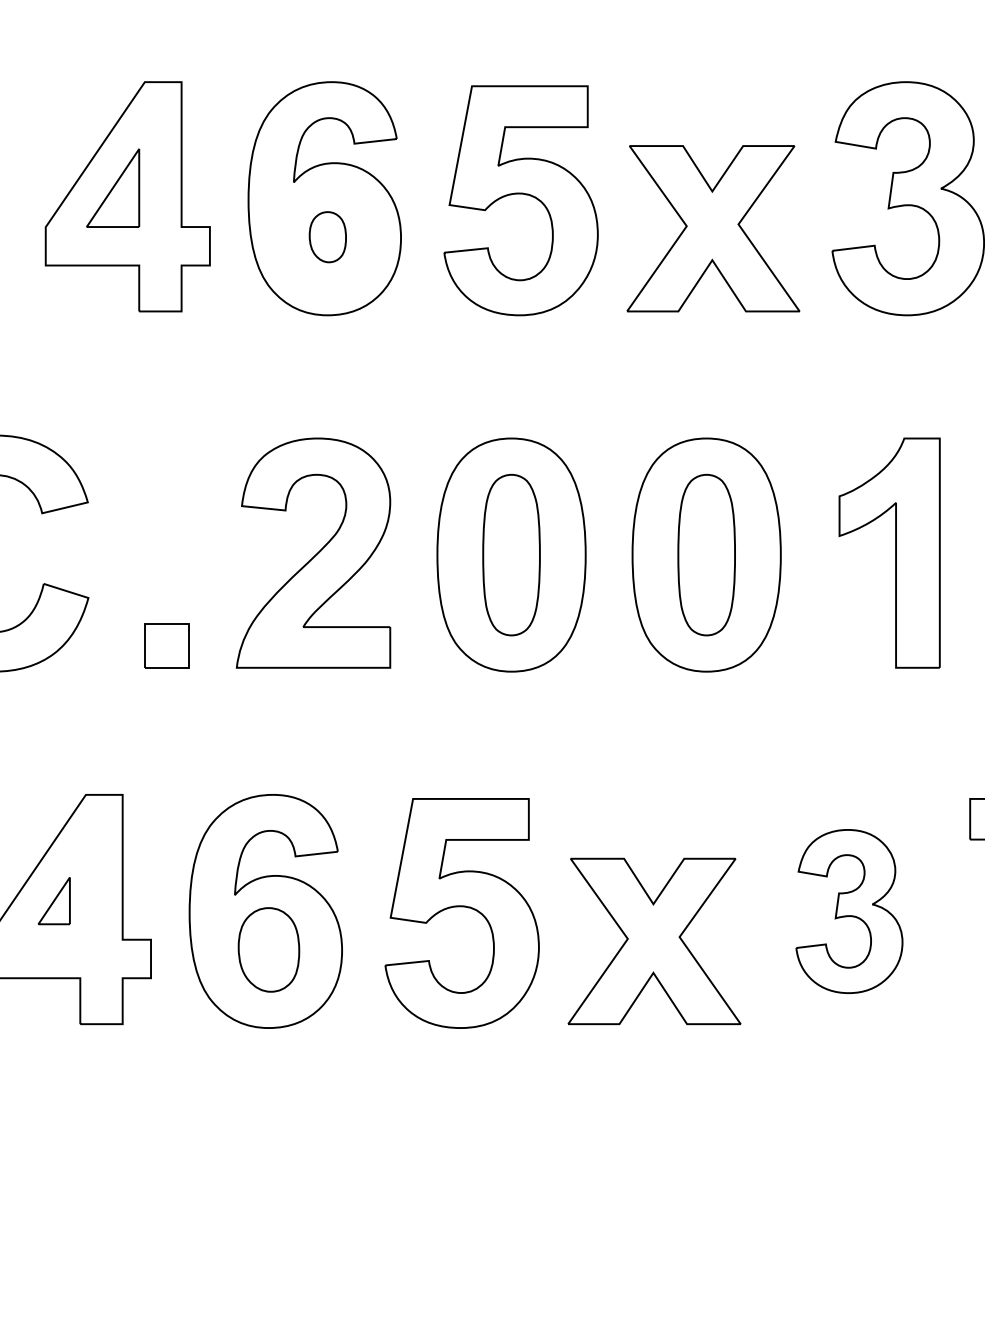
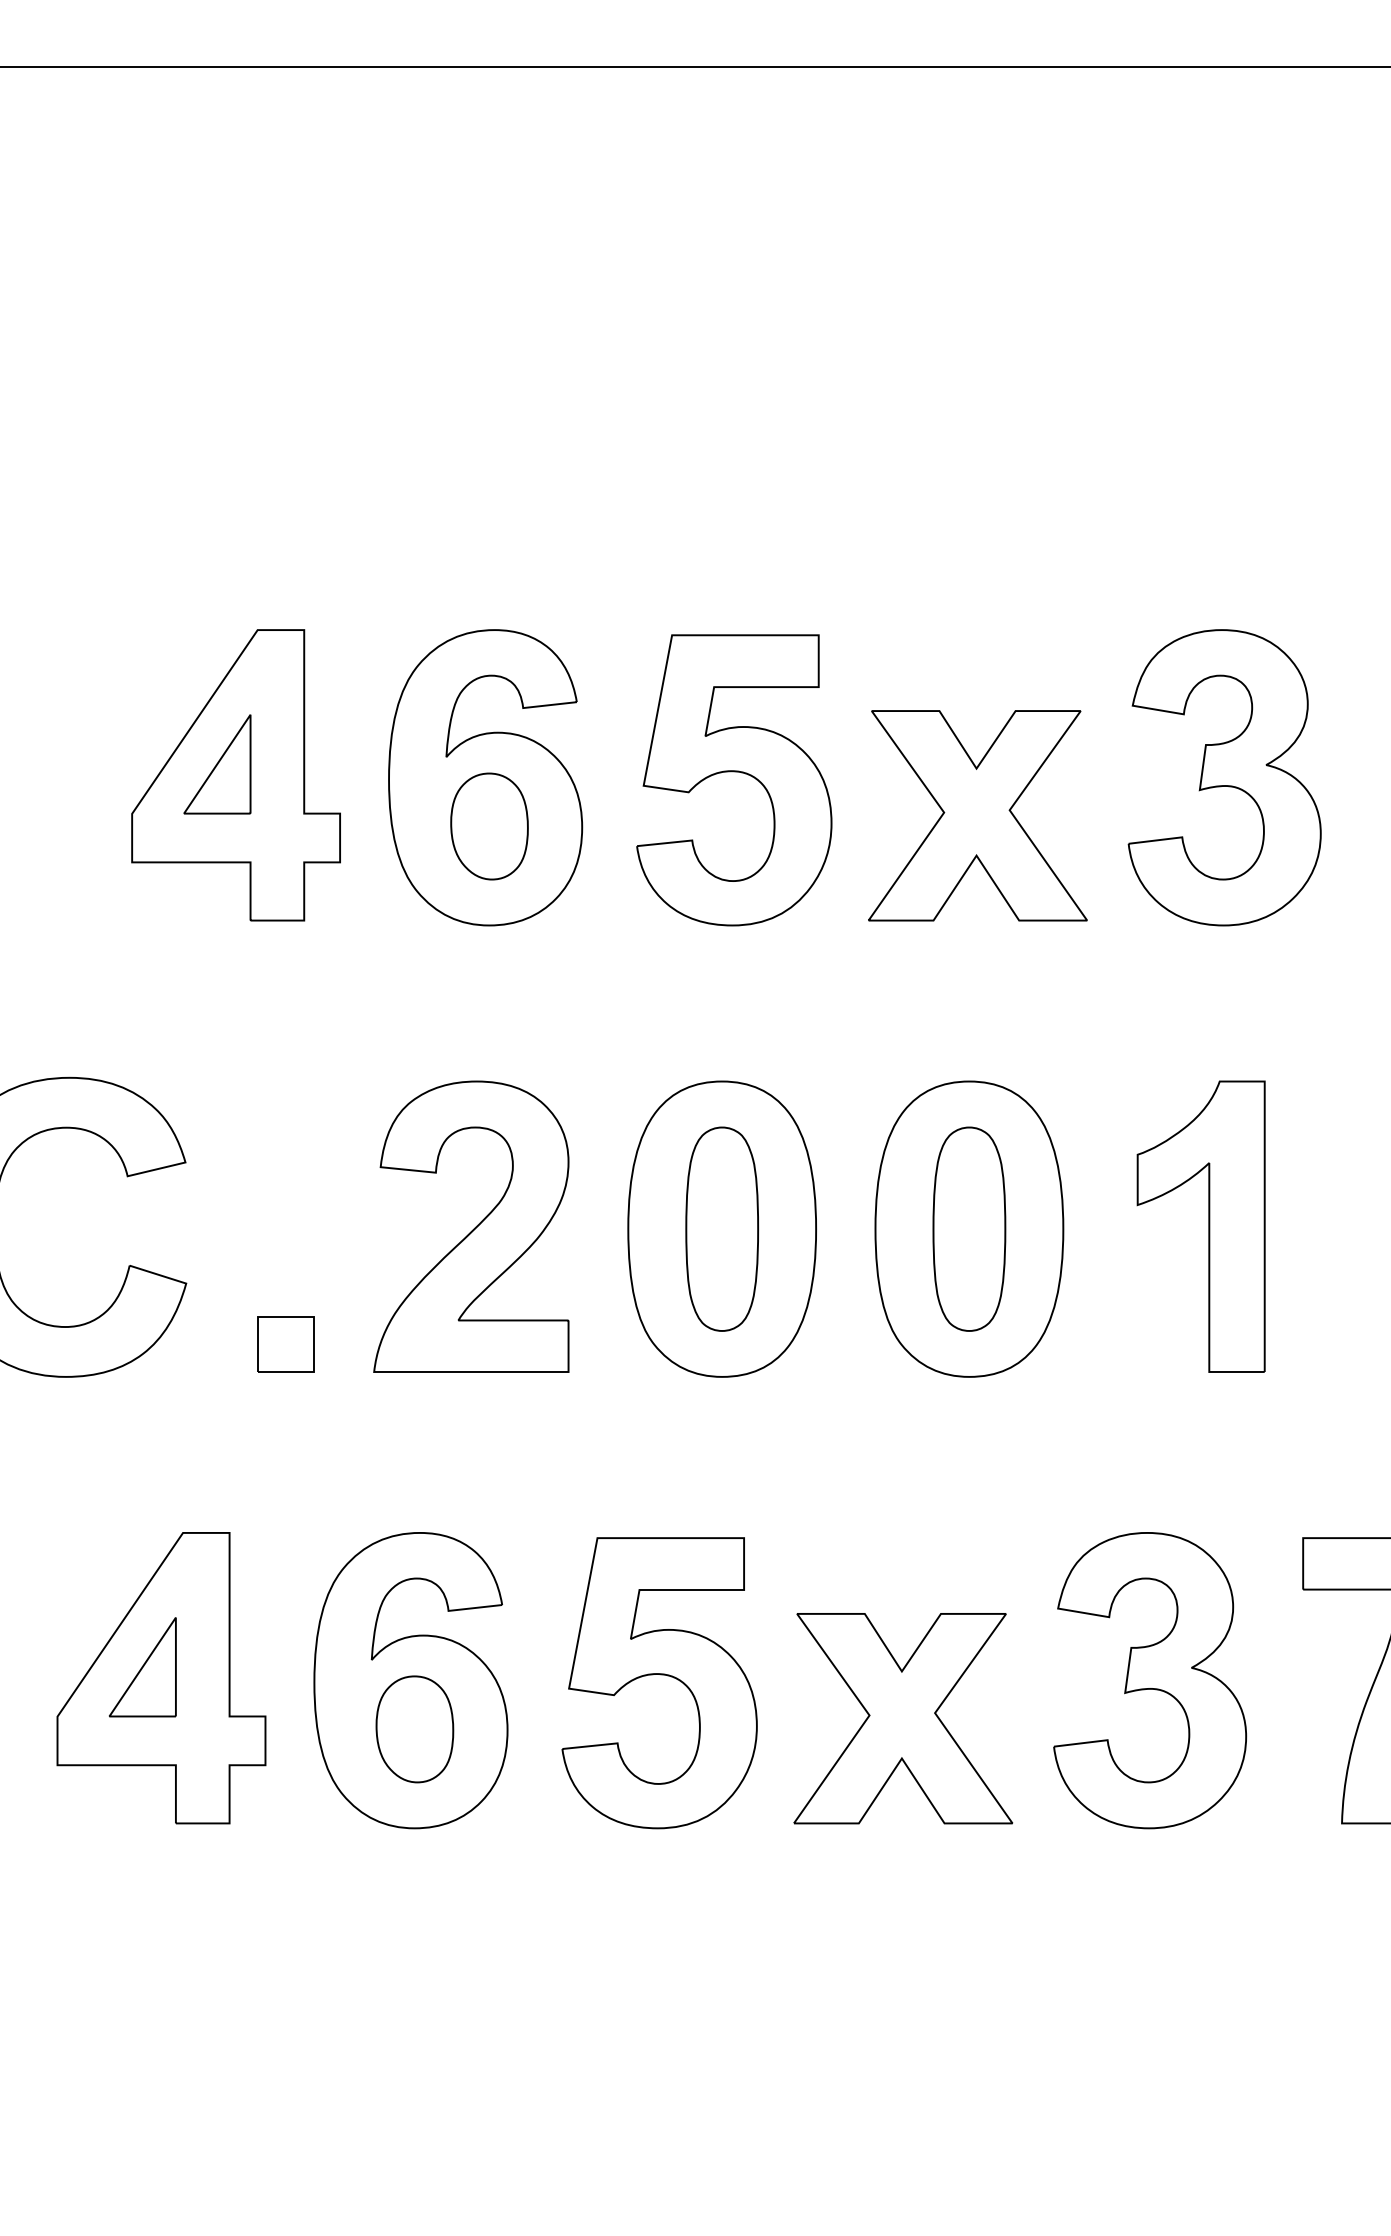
part: (327, 237) -> (489, 826), size x1.67
part: (53, 901) -> (142, 1667), size x1.67
part: (849, 911) -> (1150, 1680), size x1.43

